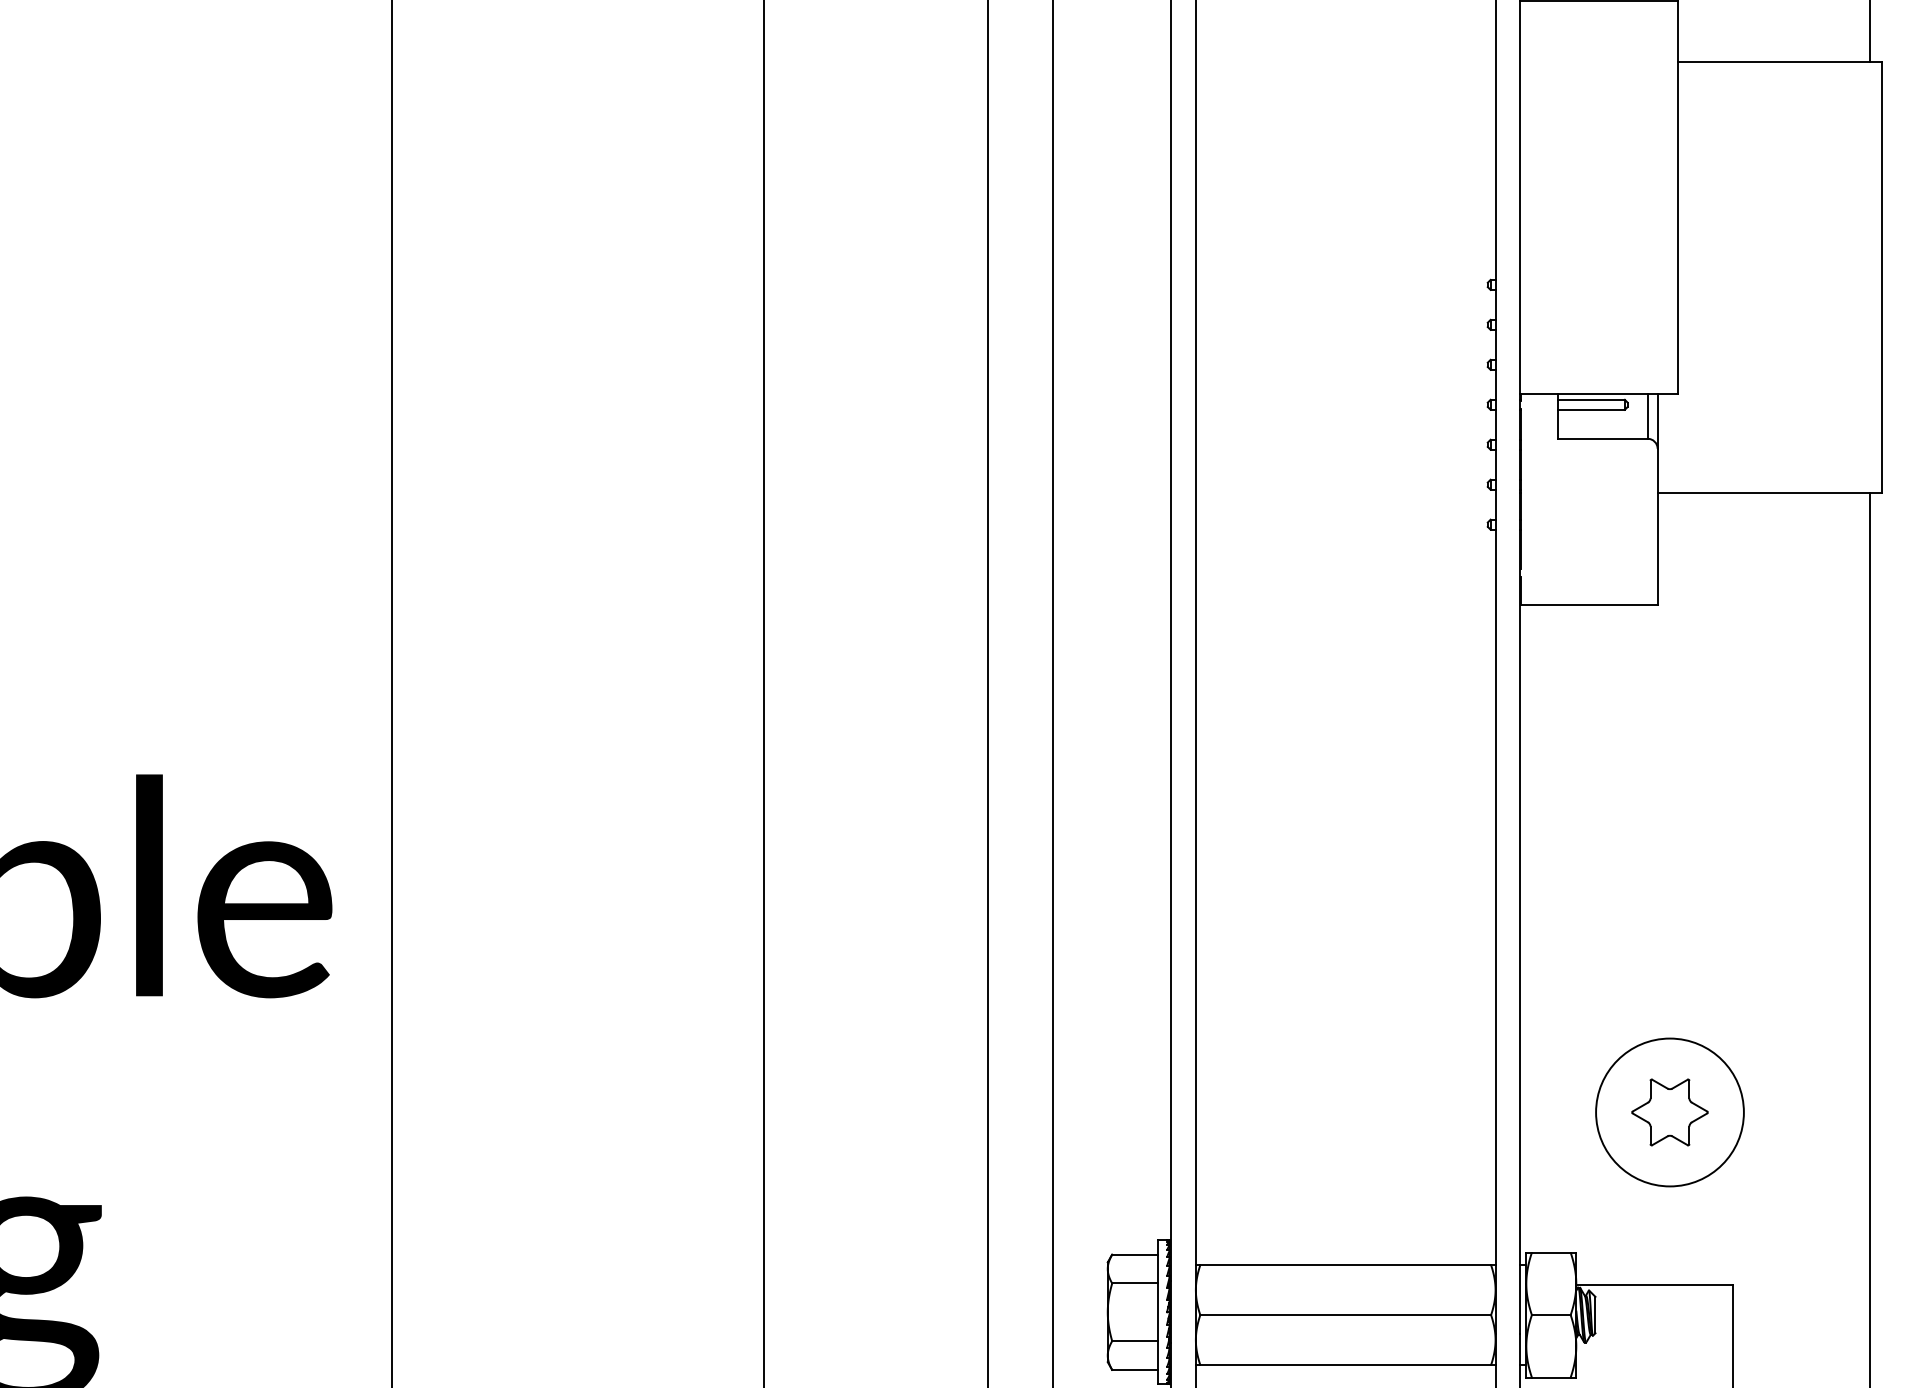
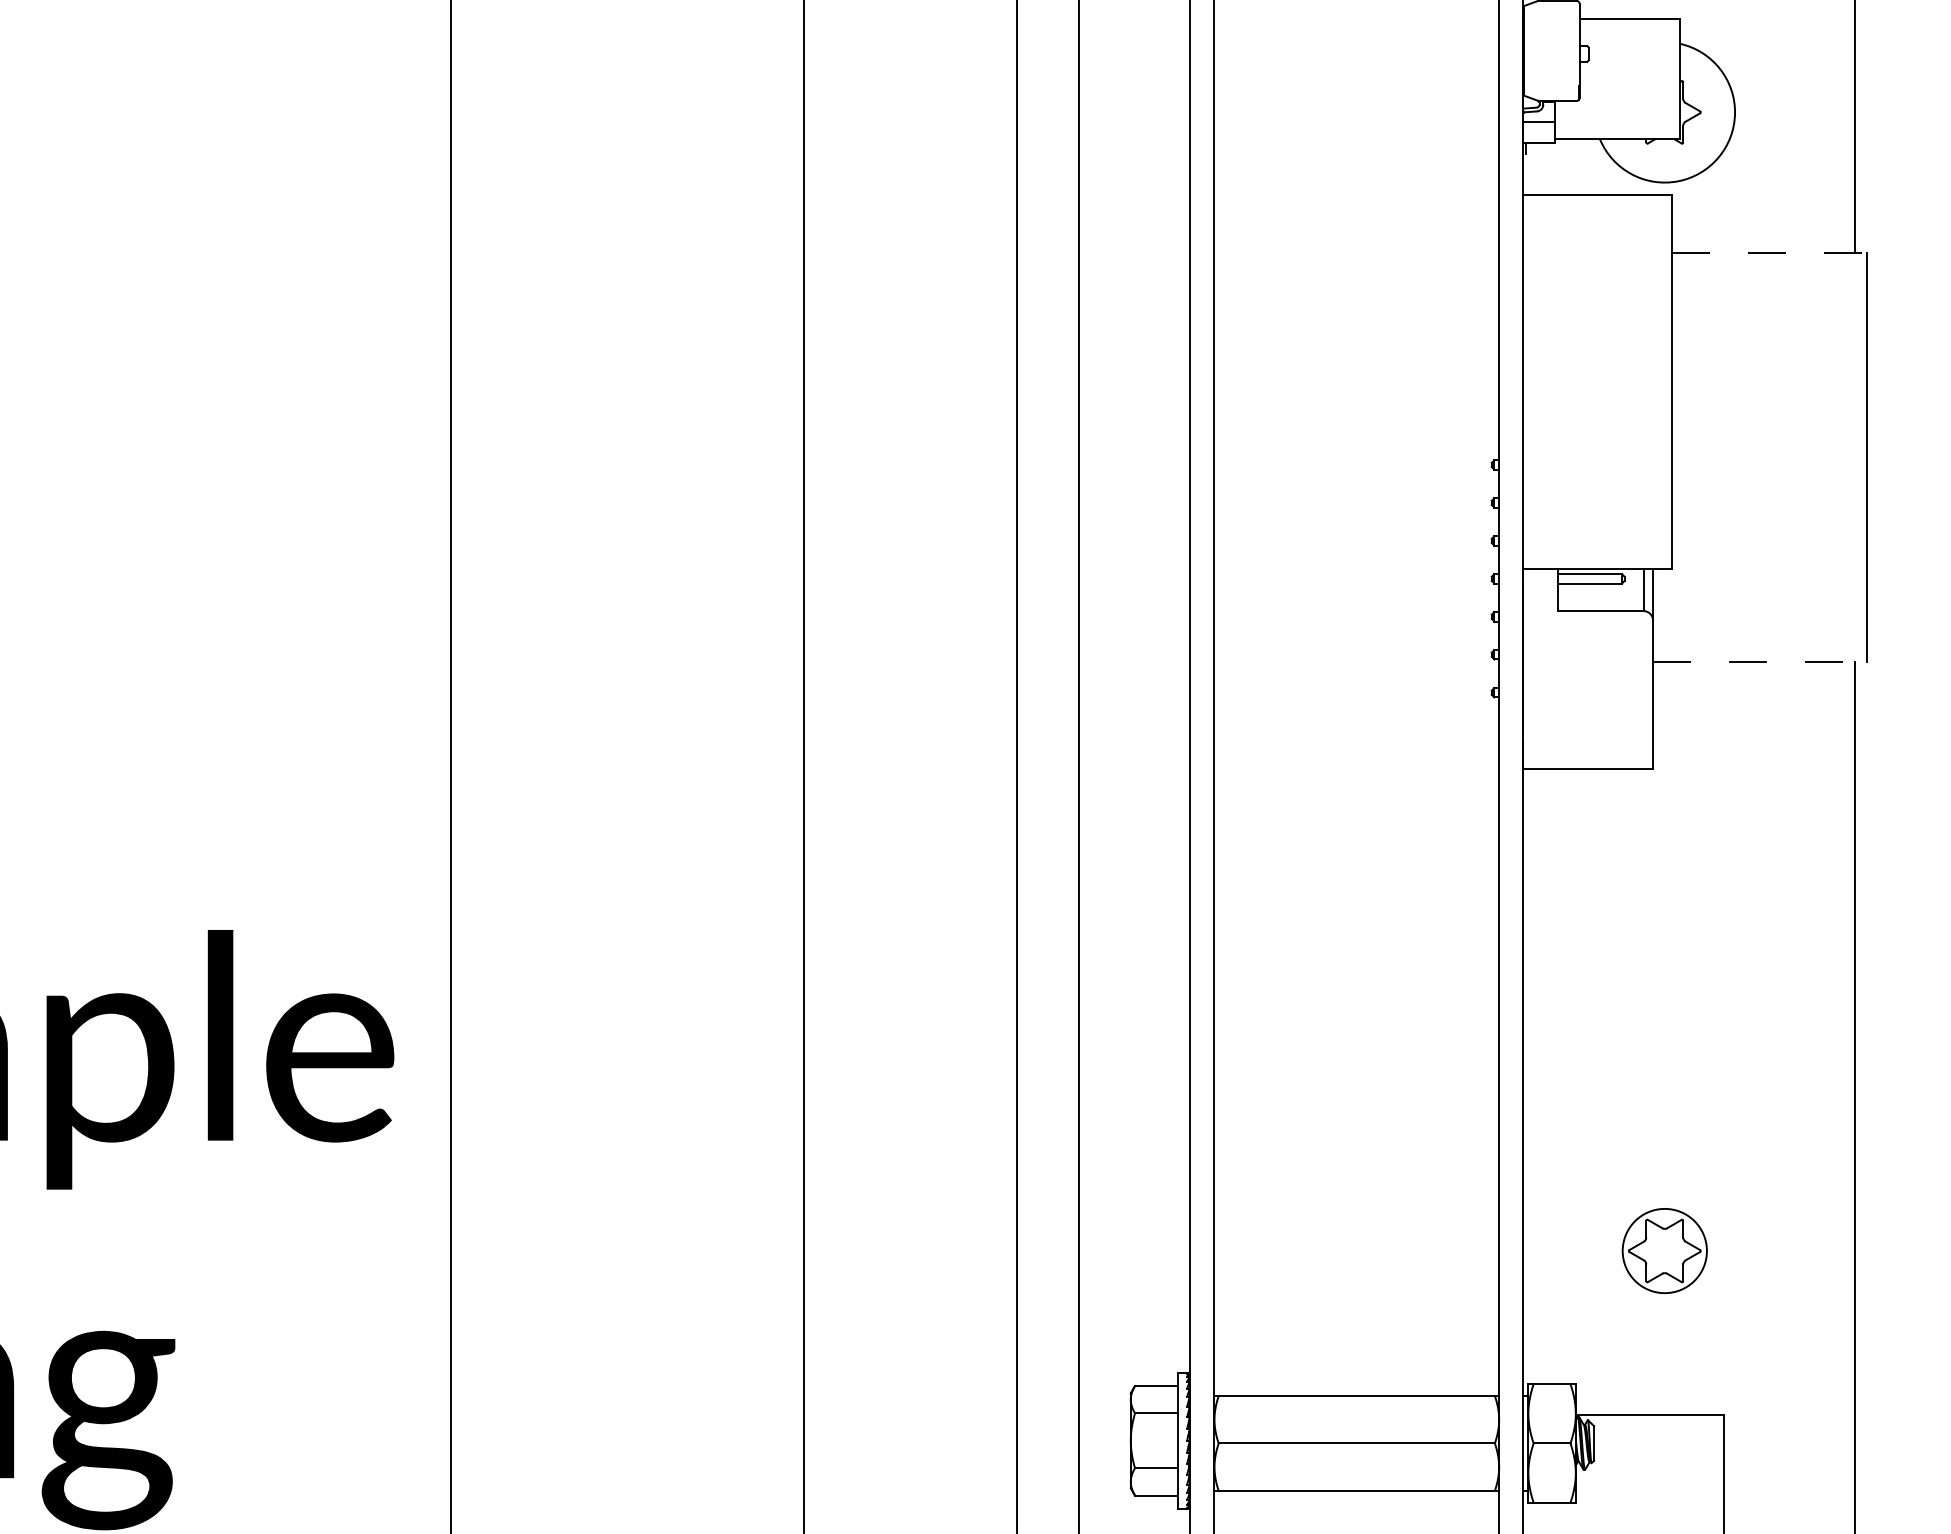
line: (1780, 61) -> (1769, 252), solid -> dashed
line: (1769, 492) -> (1759, 662), solid -> dashed
circle: (1669, 1111) -> (1664, 1250), size x0.6

